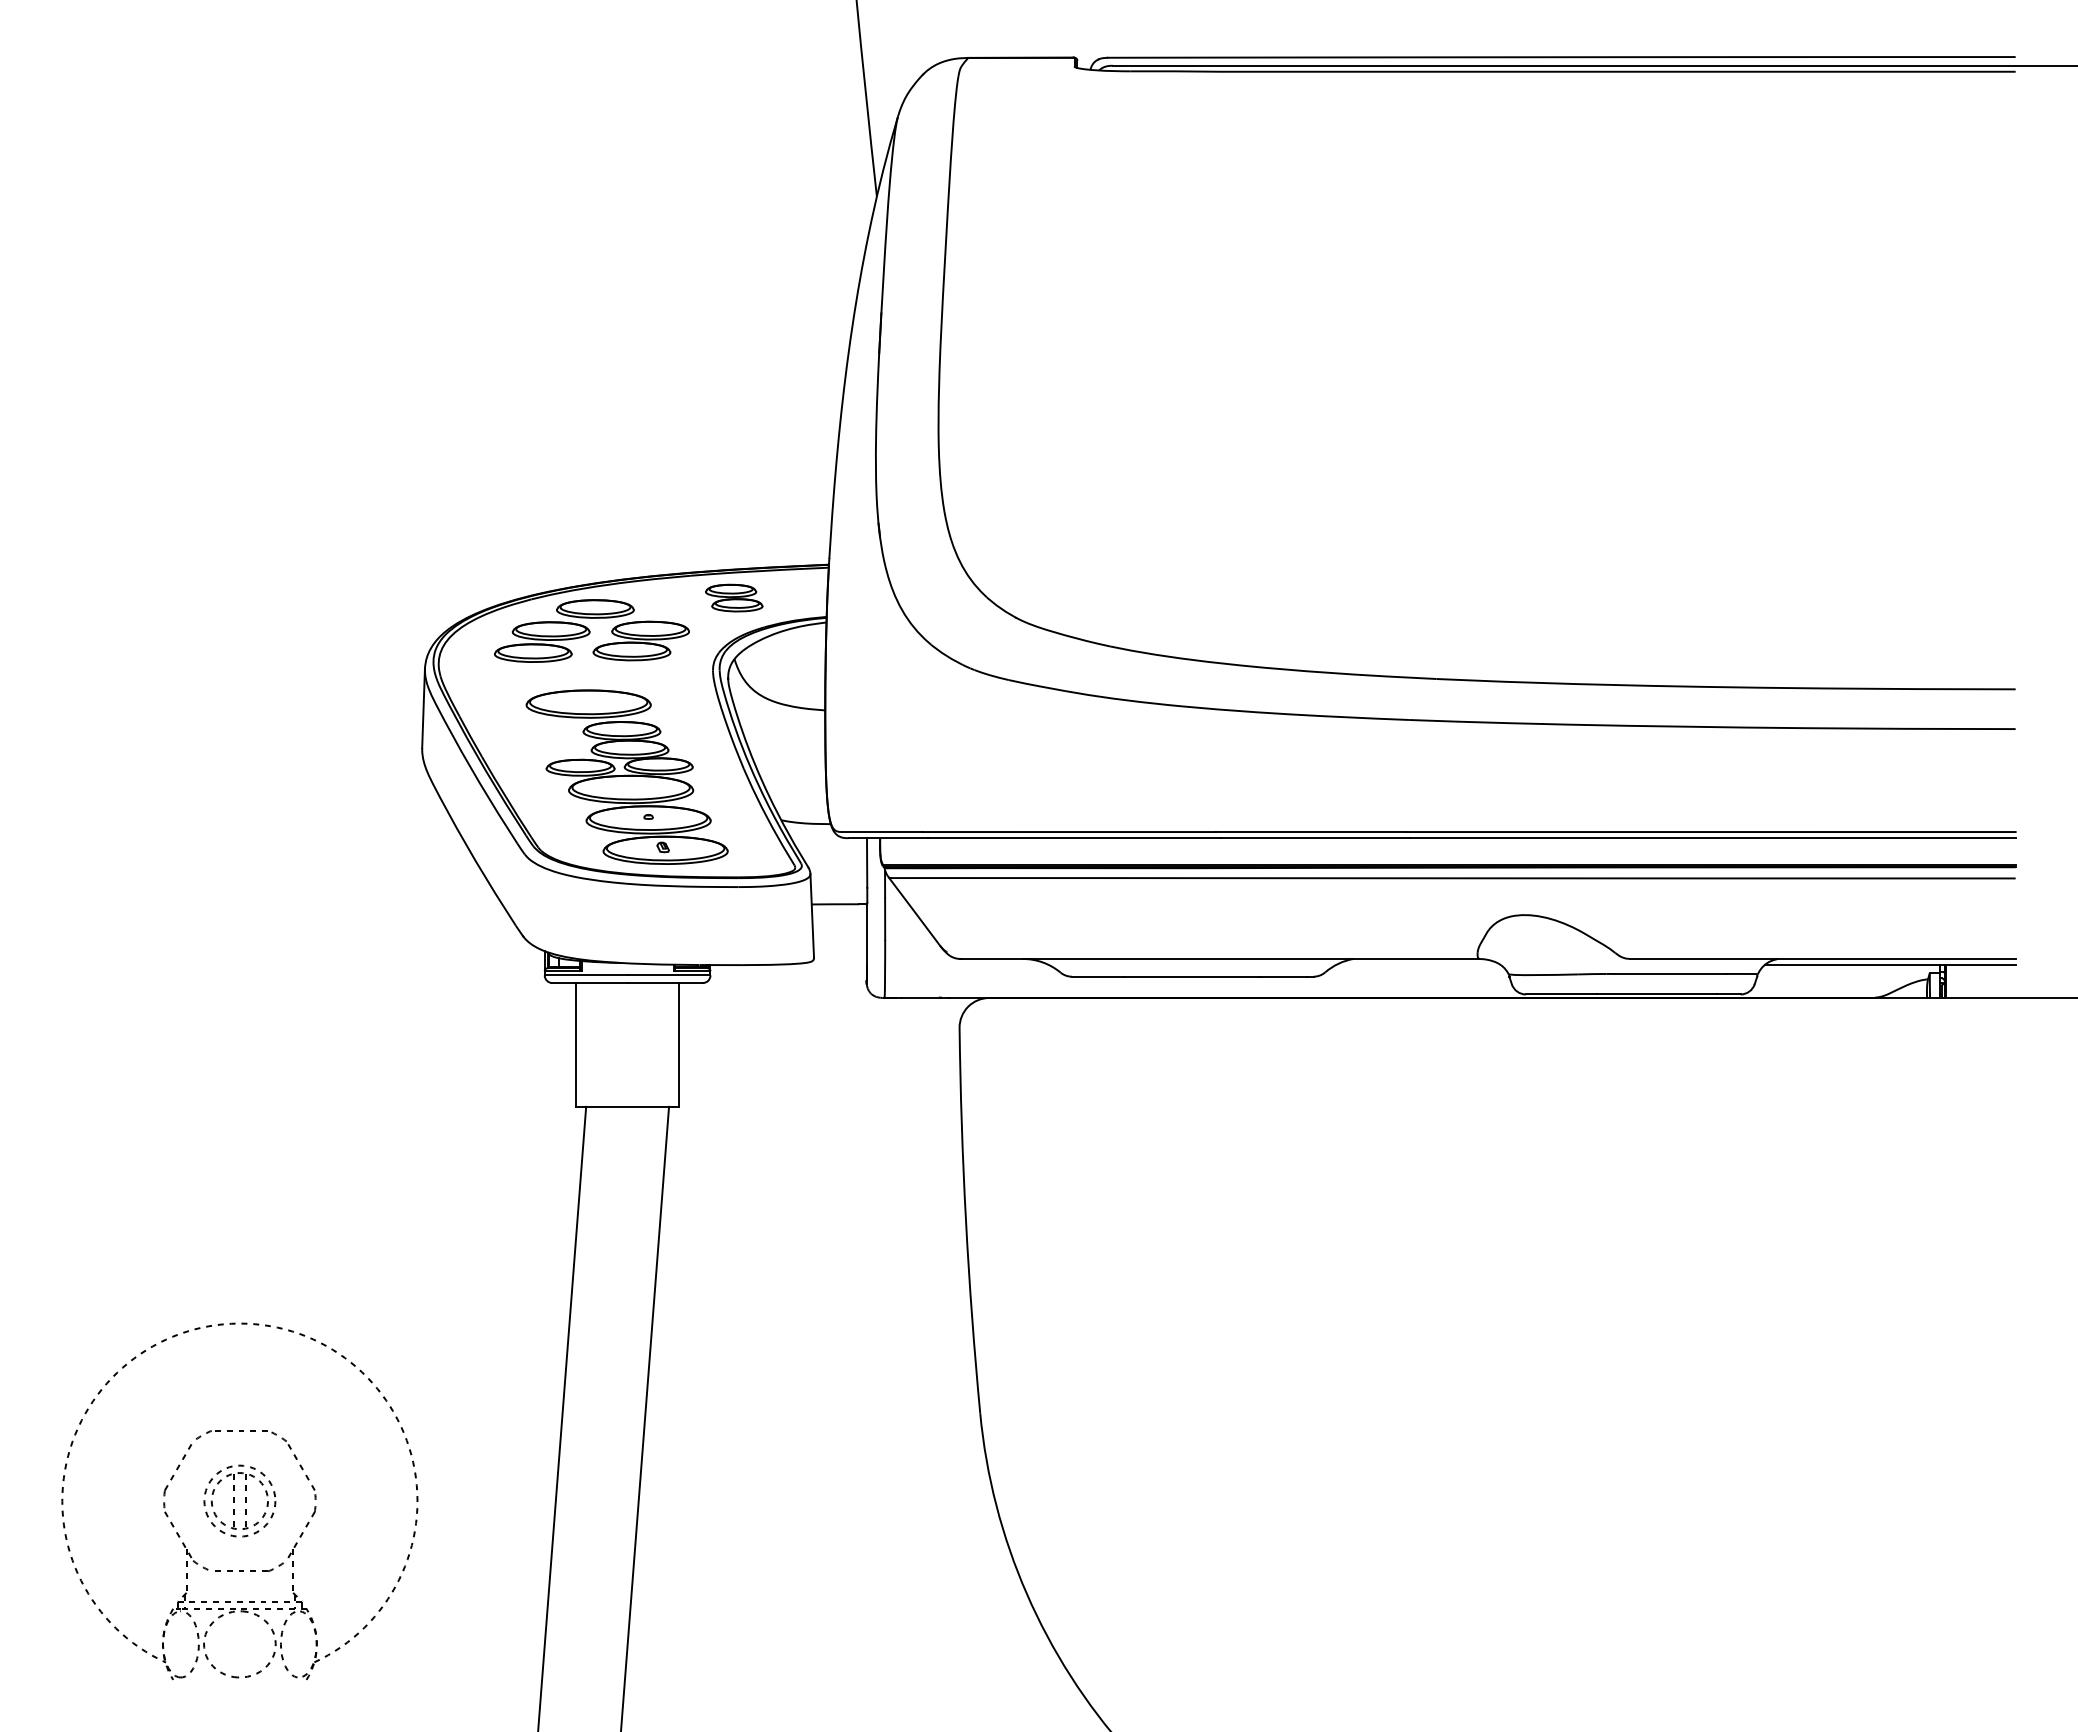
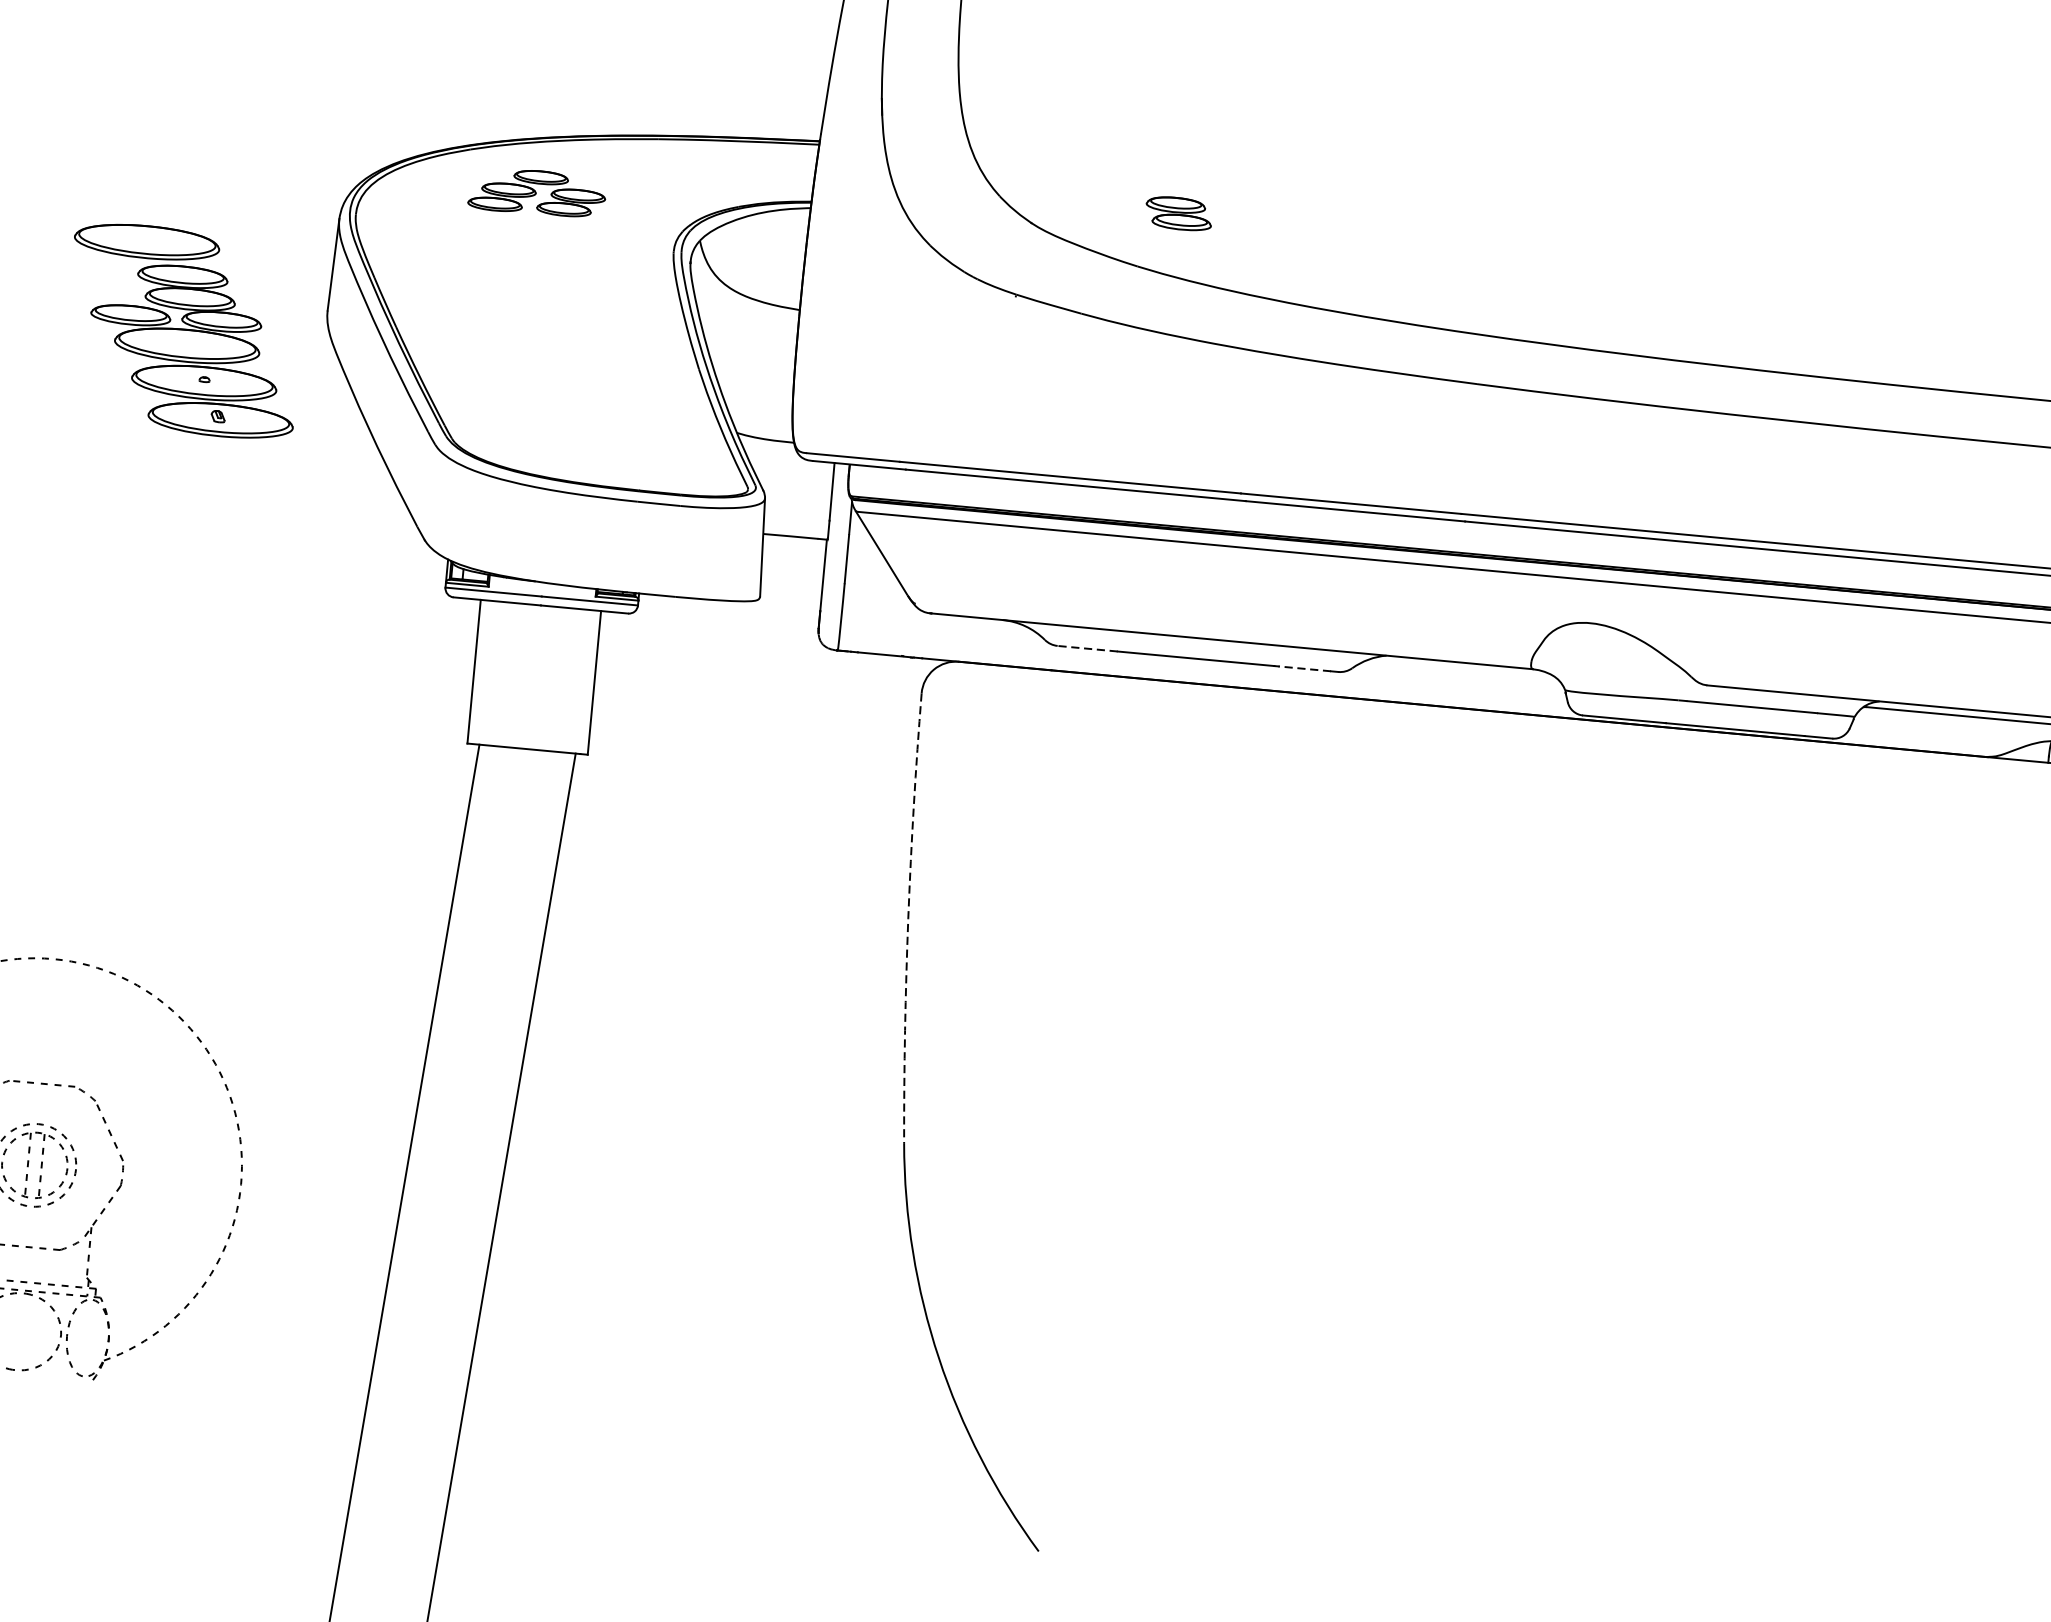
part: (734, 597) -> (1179, 213), moved
part: (591, 630) -> (536, 192), size x0.6
part: (626, 776) -> (183, 330), moved
line: (1097, 976) -> (1087, 648), solid -> dashed
line: (1284, 976) -> (1304, 668), solid -> dashed
arc: (965, 1220) -> (907, 917), solid -> dashed

